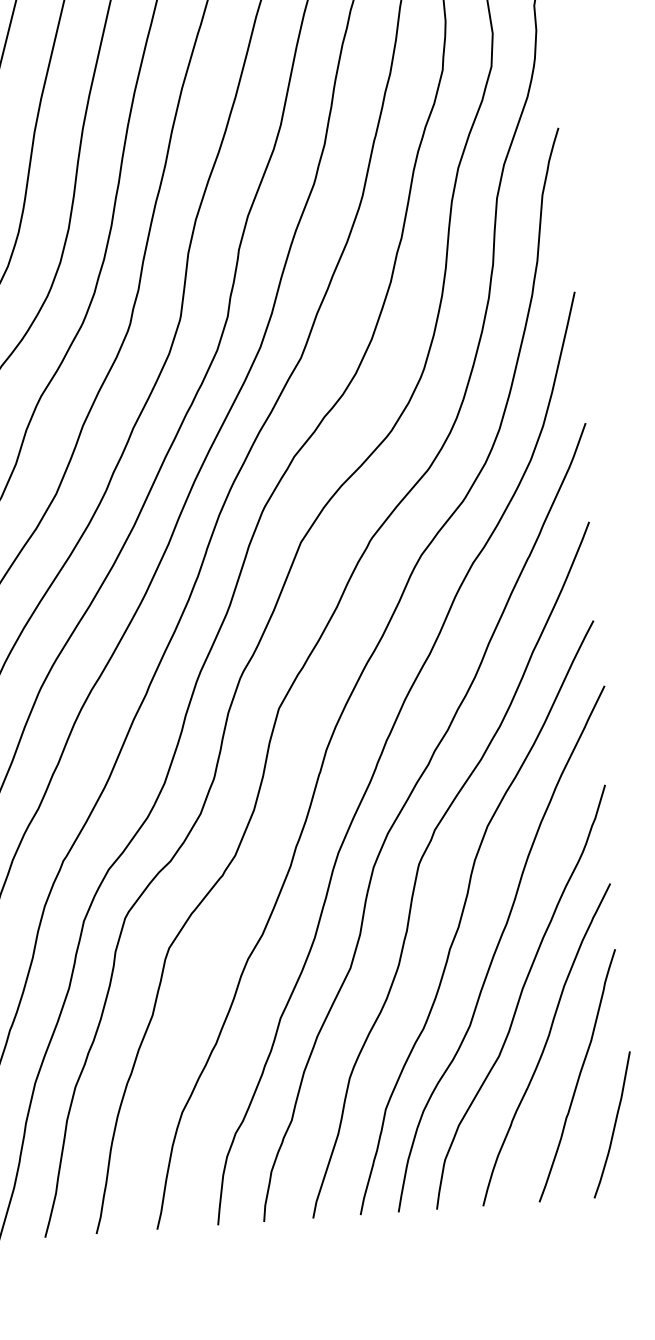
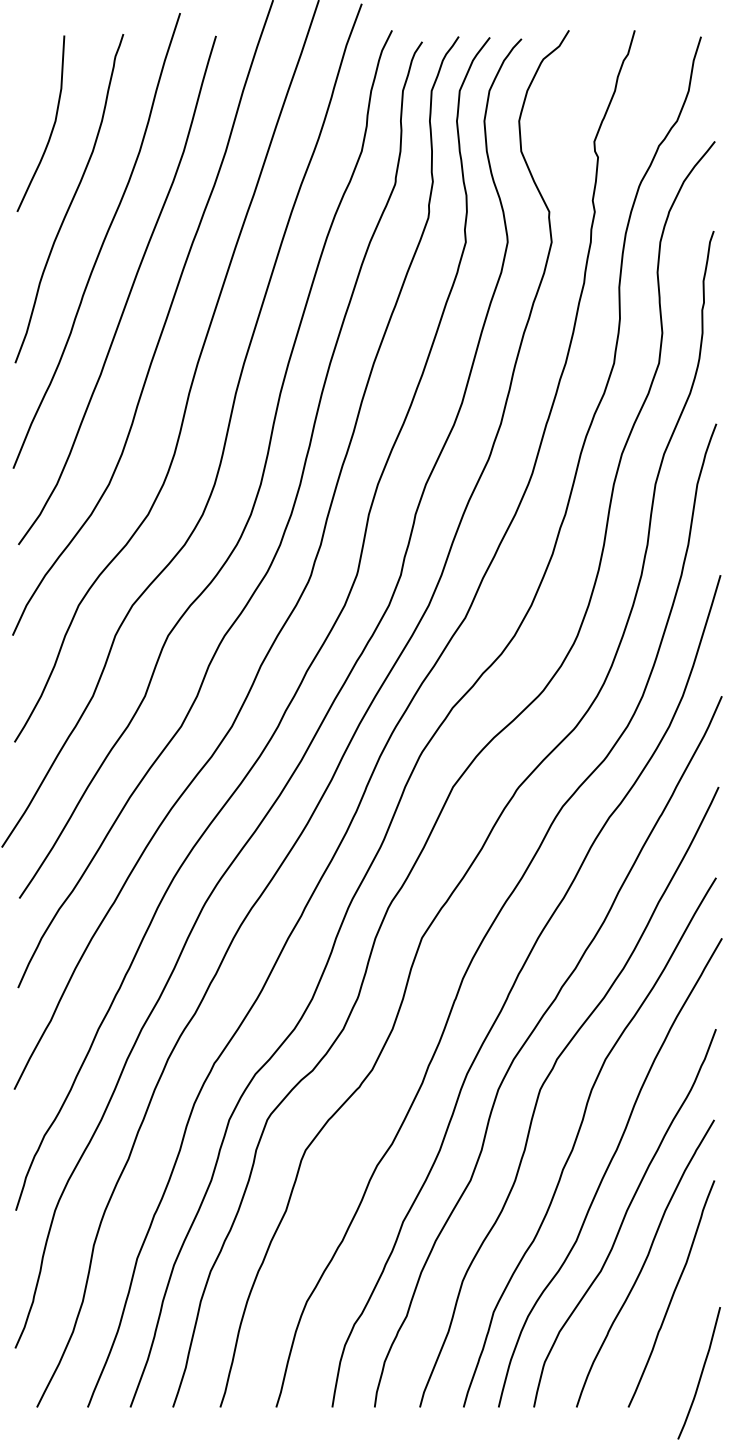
curve: (613, 1125) -> (700, 1373), moved

